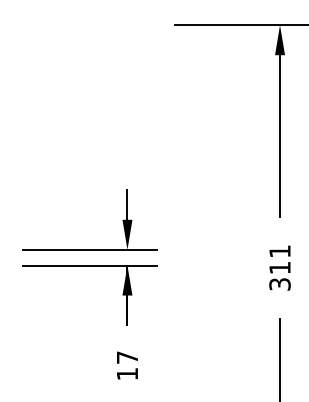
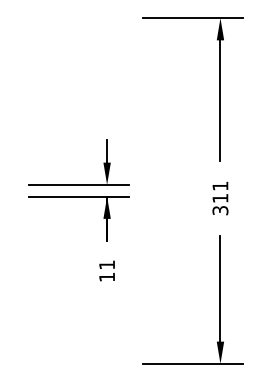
text: (126, 356) -> (106, 264), 17 -> 11

